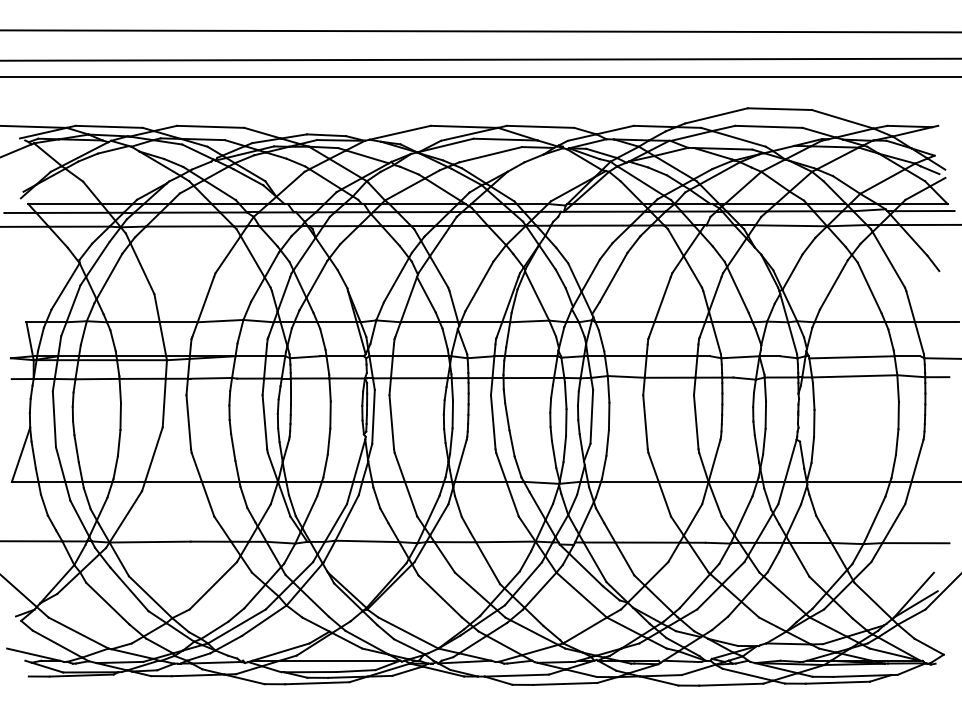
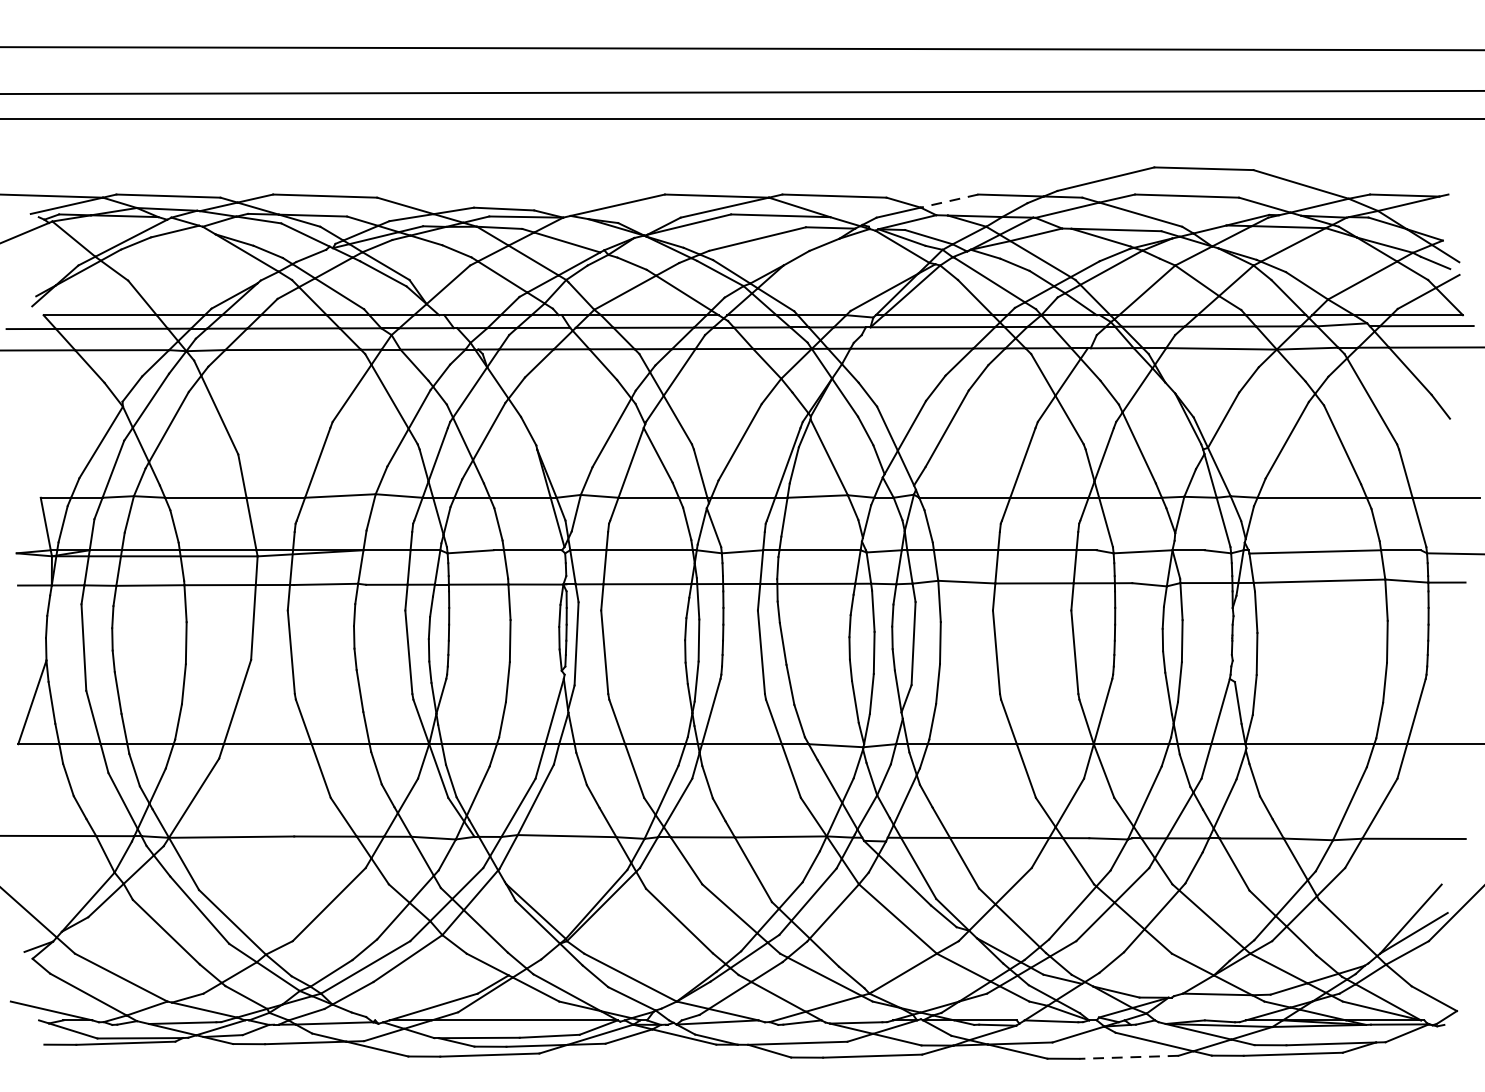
line: (614, 130) -> (948, 201), solid -> dashed
line: (730, 684) -> (1127, 1057), solid -> dashed

